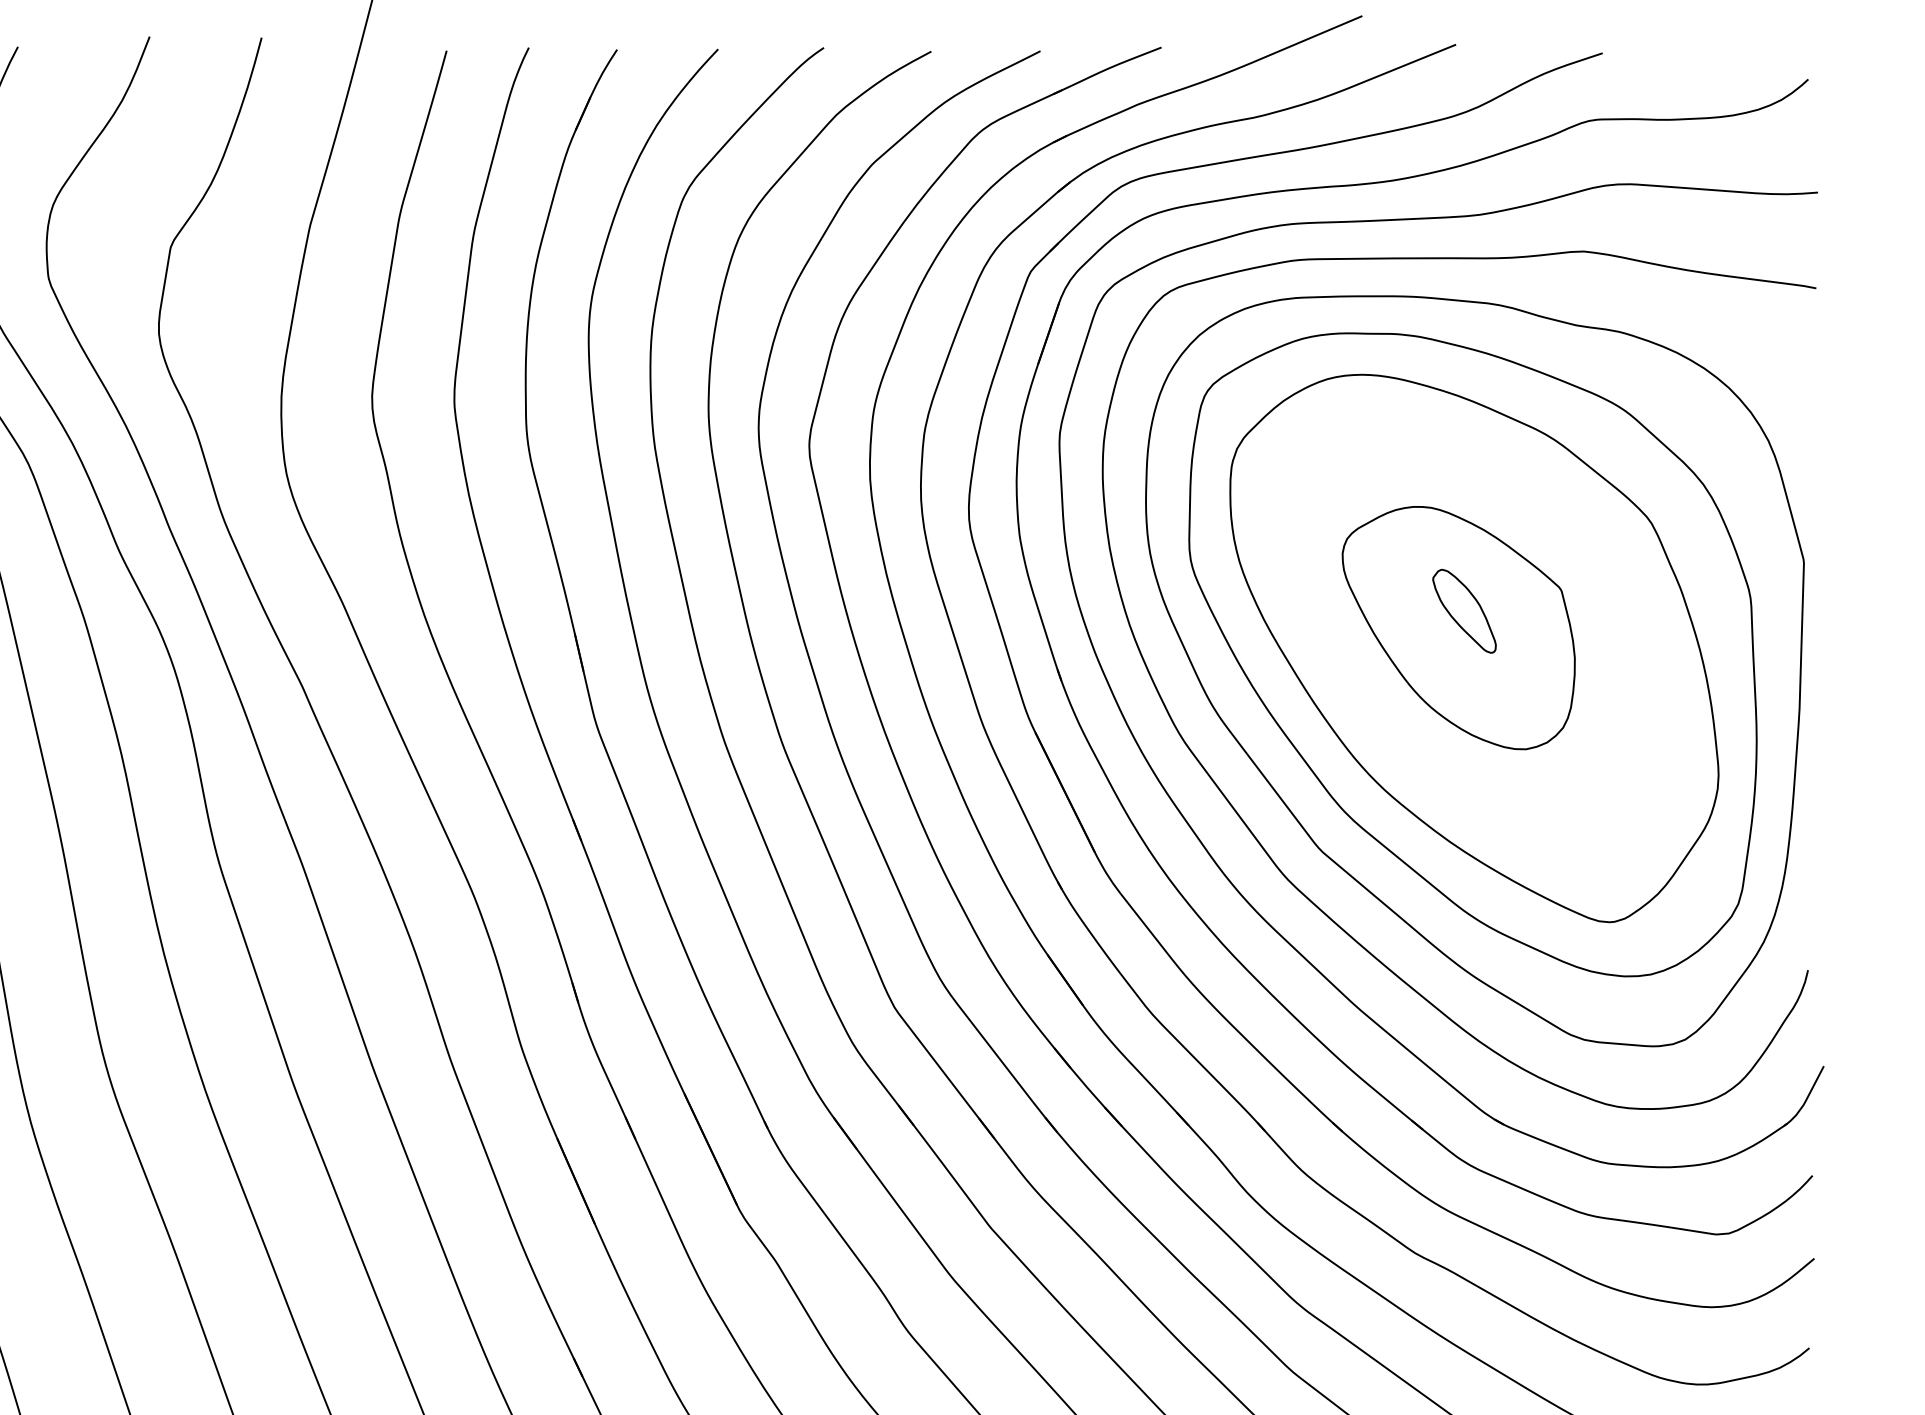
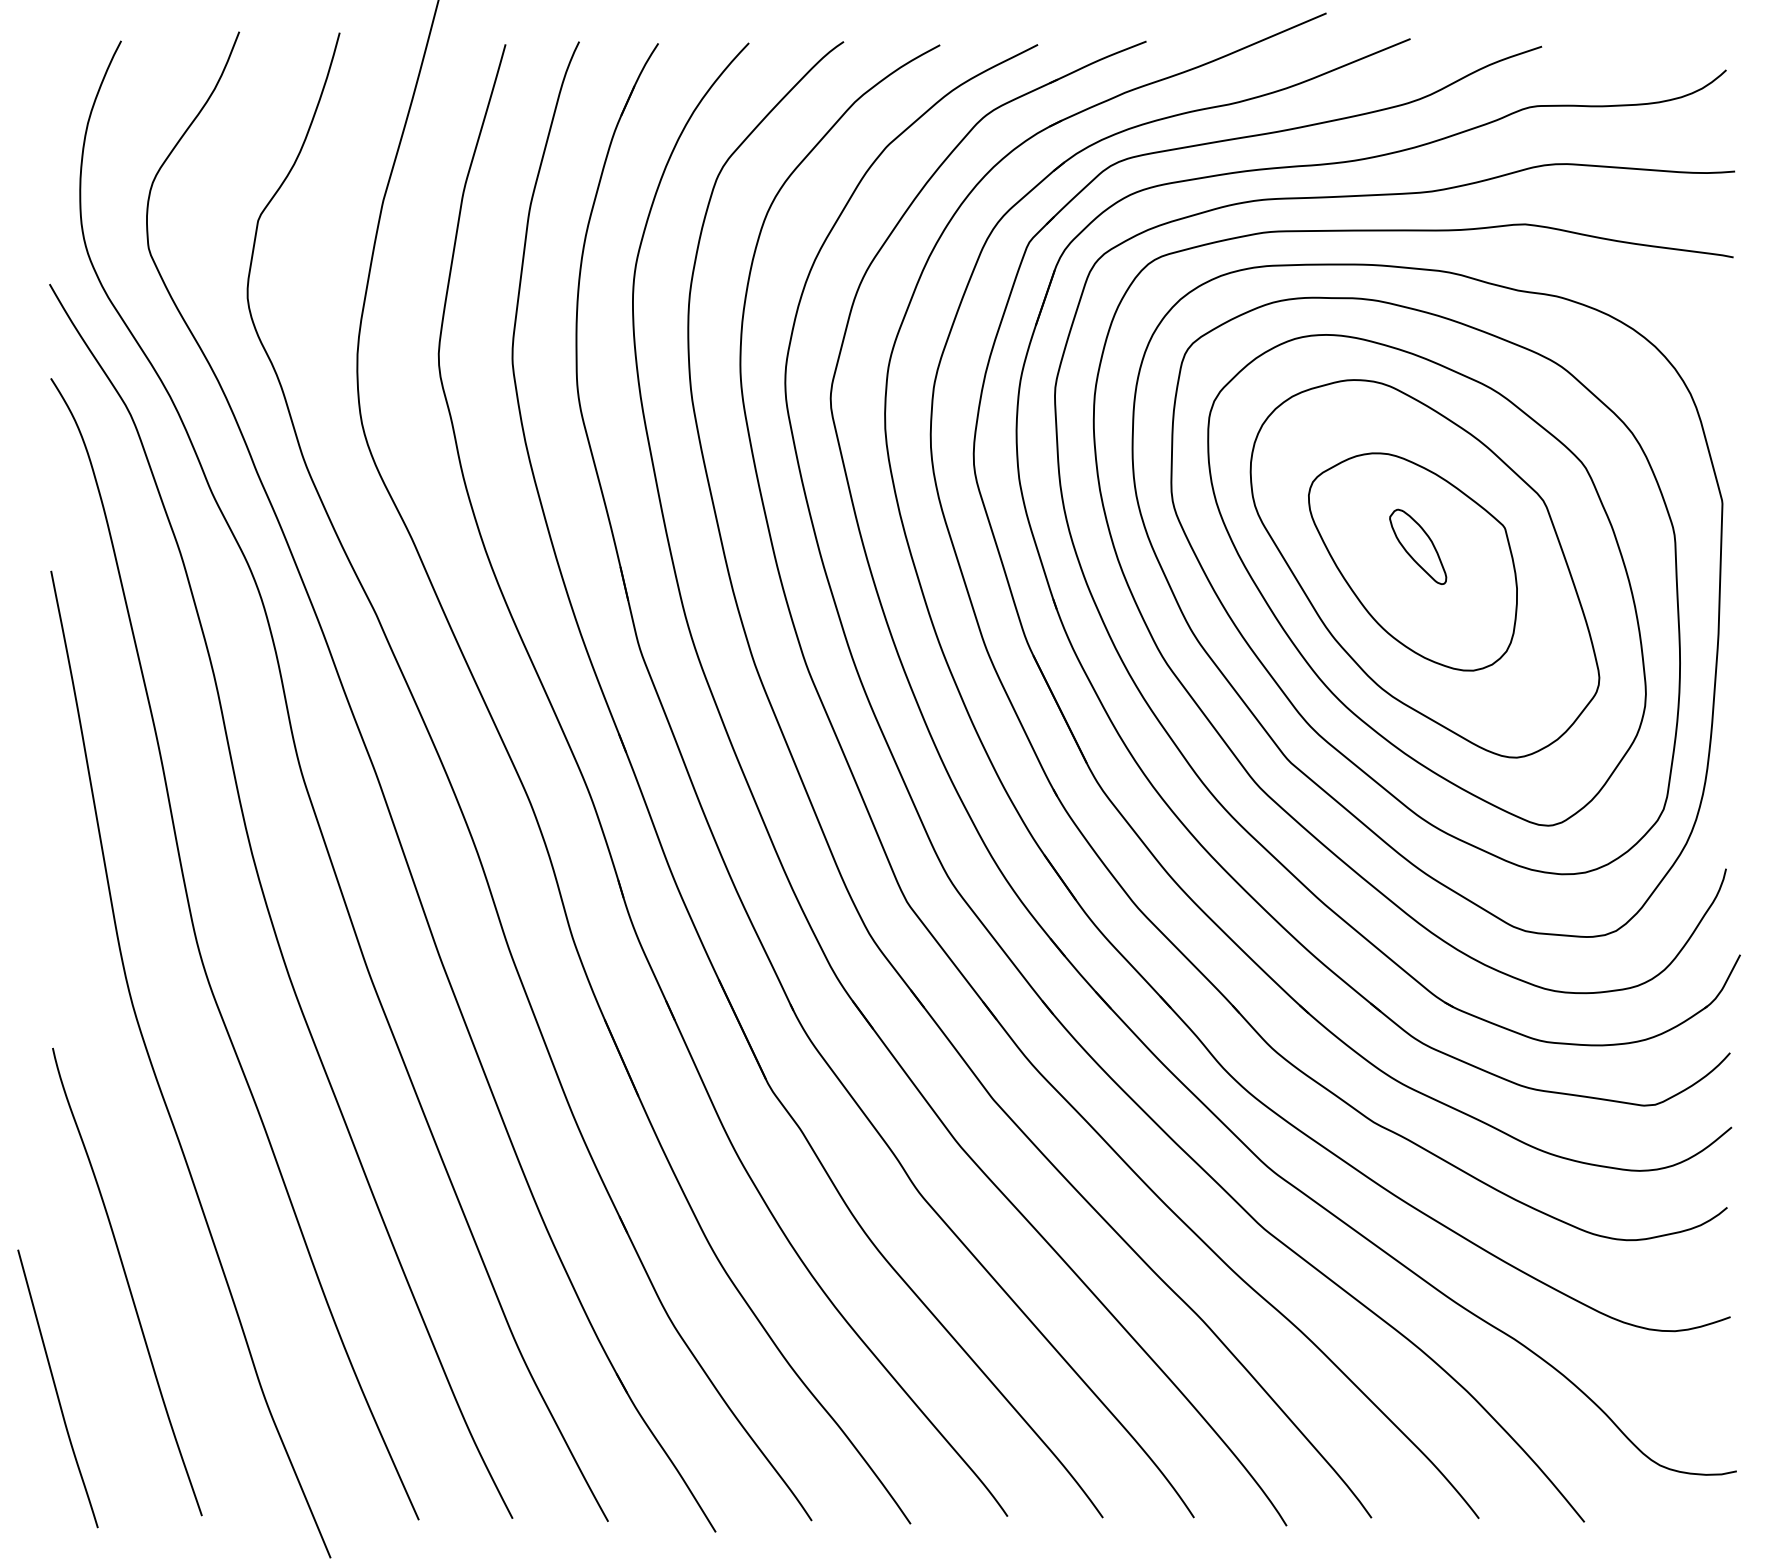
part: (1471, 635) -> (1424, 568), added

